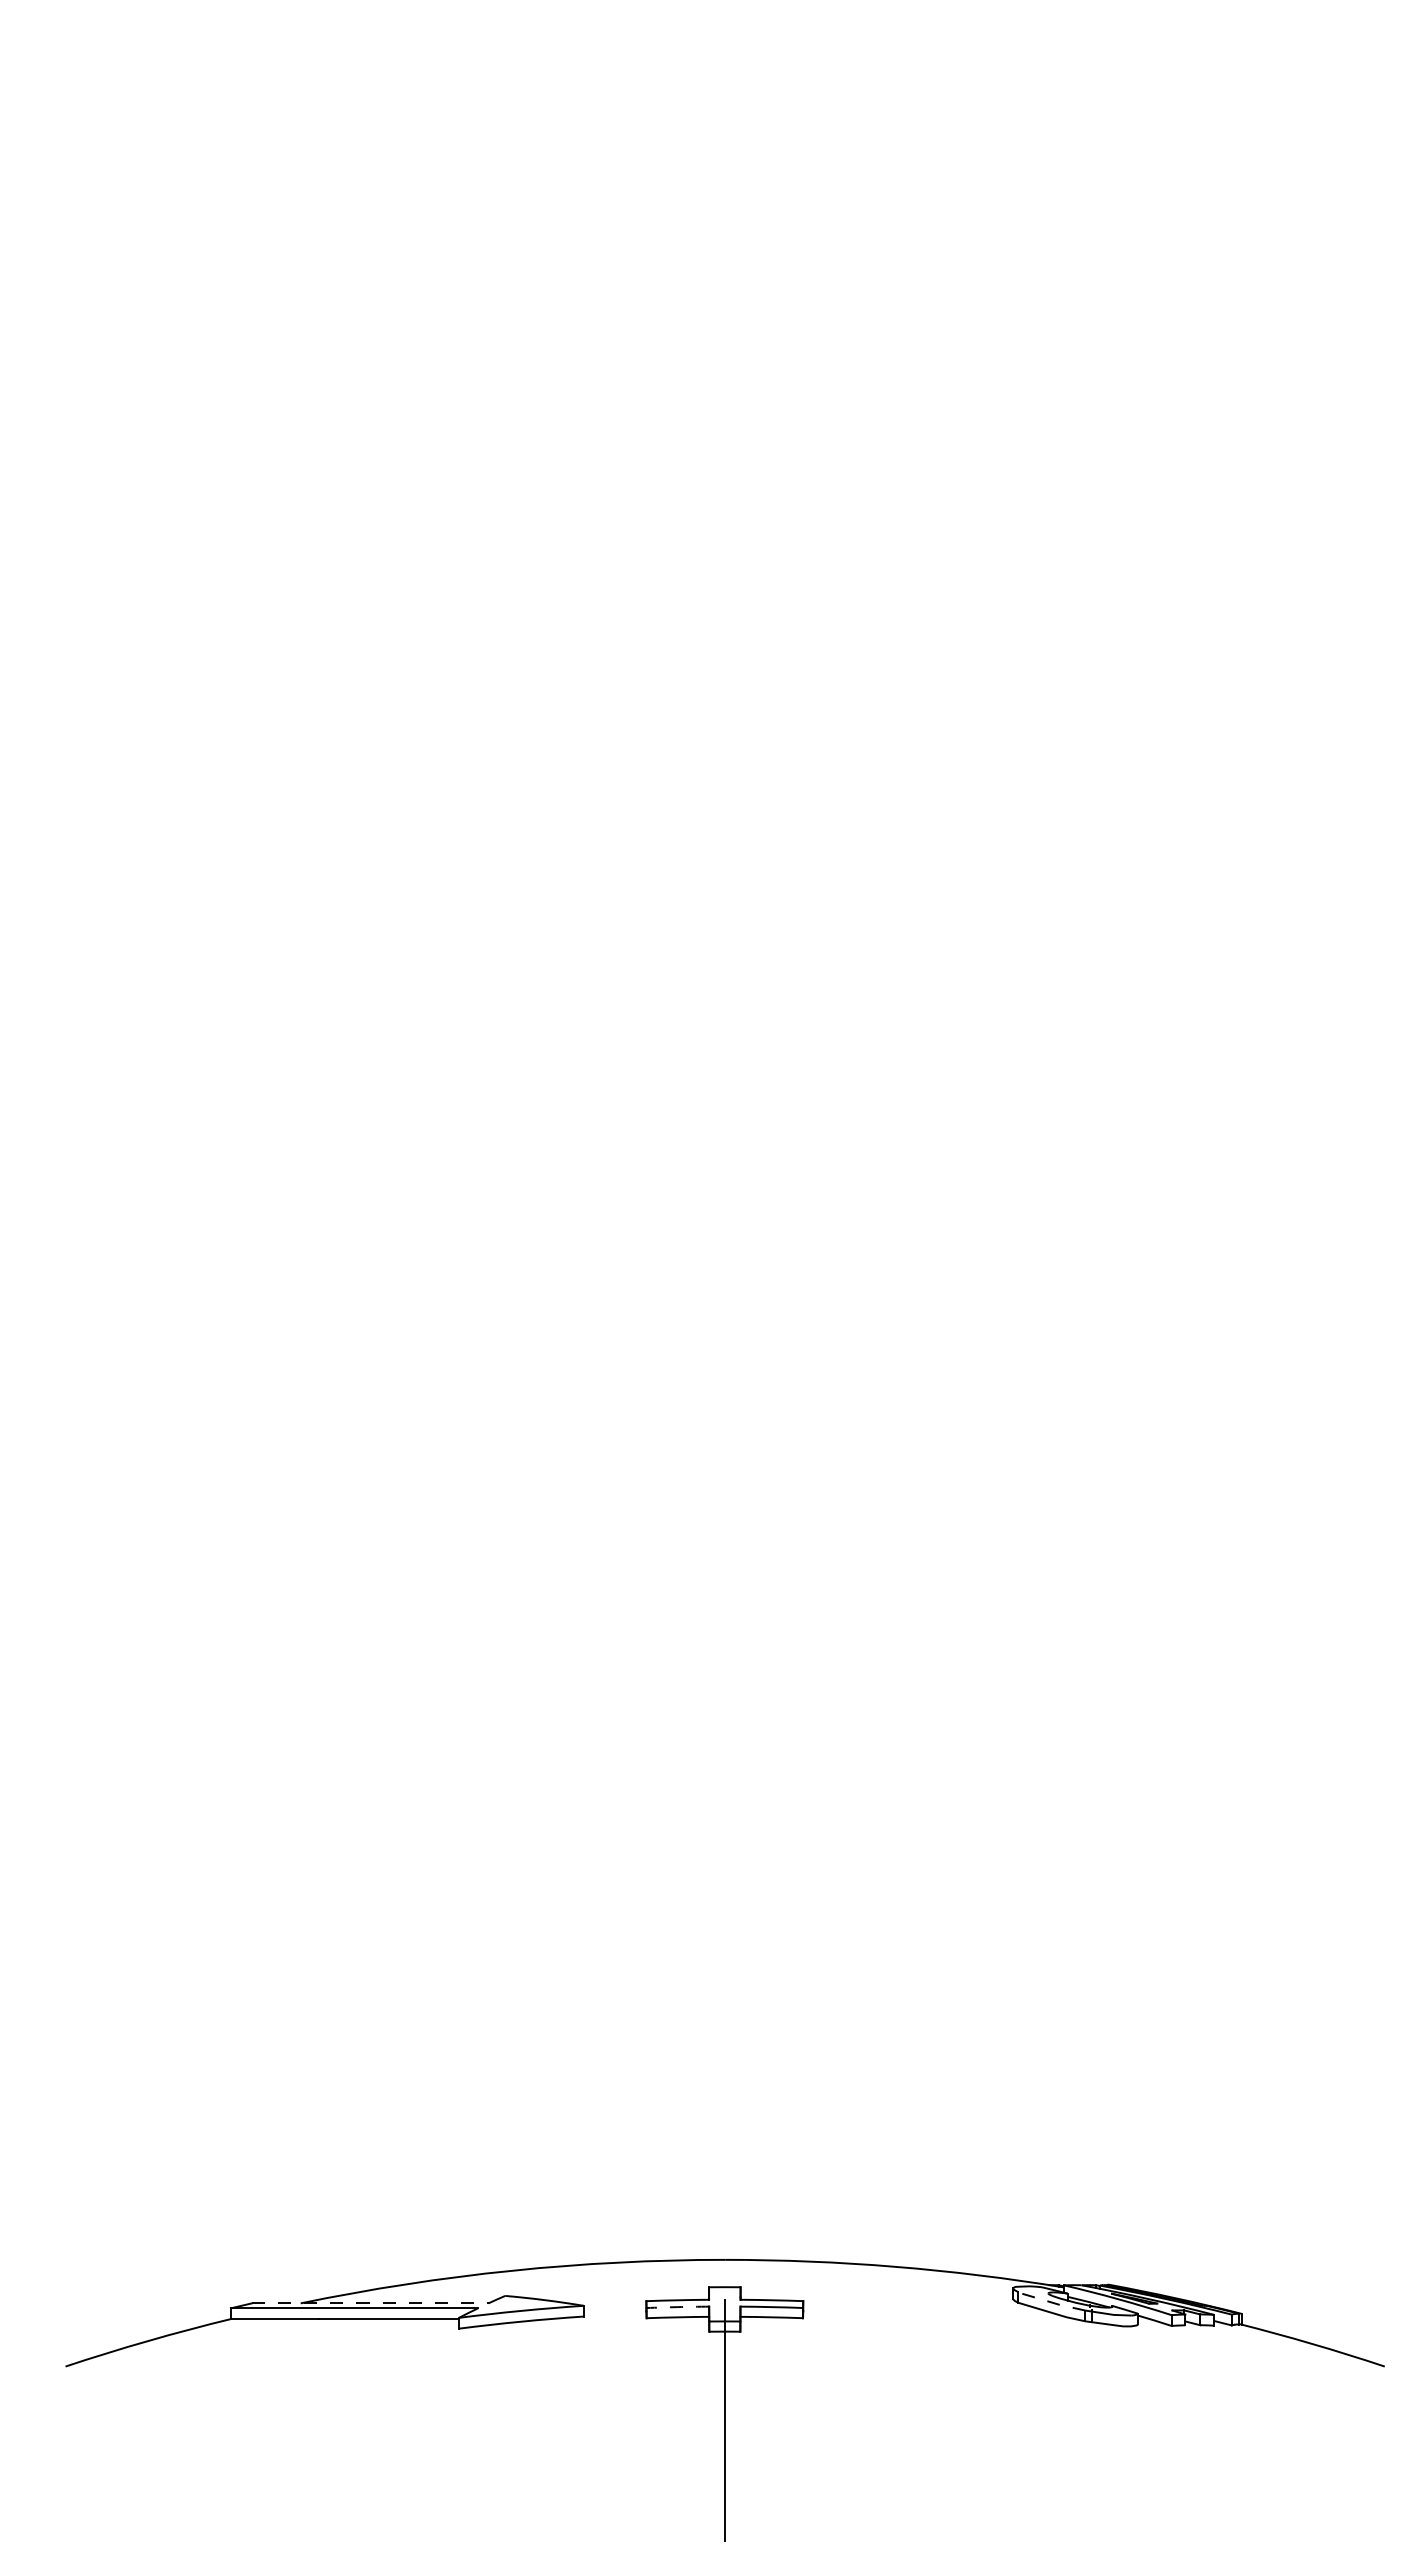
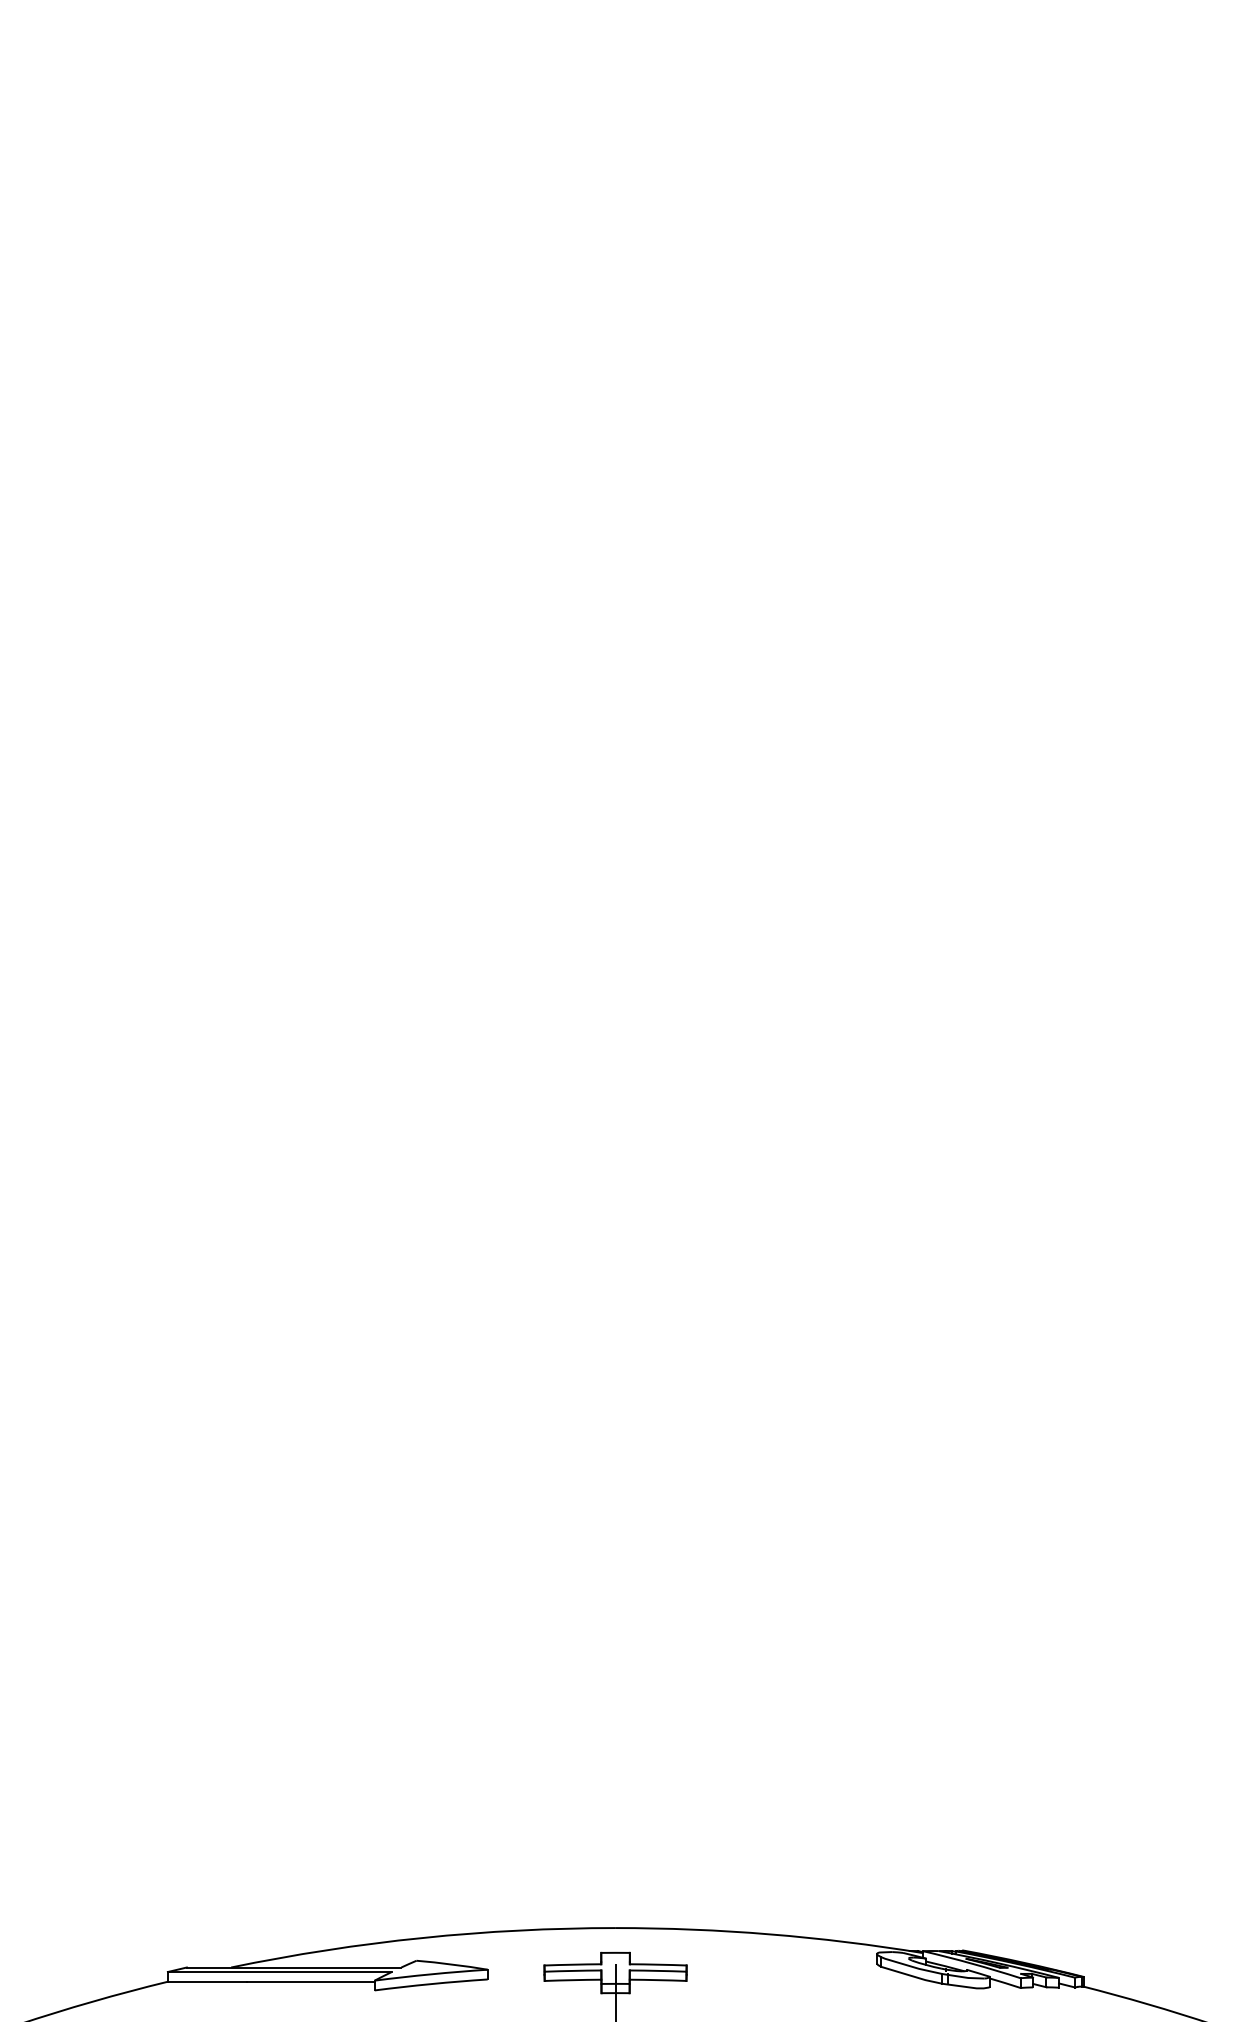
line: (1051, 2302) -> (911, 1966), dashed -> solid
line: (370, 2303) -> (294, 1967), dashed -> solid
arc: (677, 2307) -> (572, 1971), dashed -> solid

